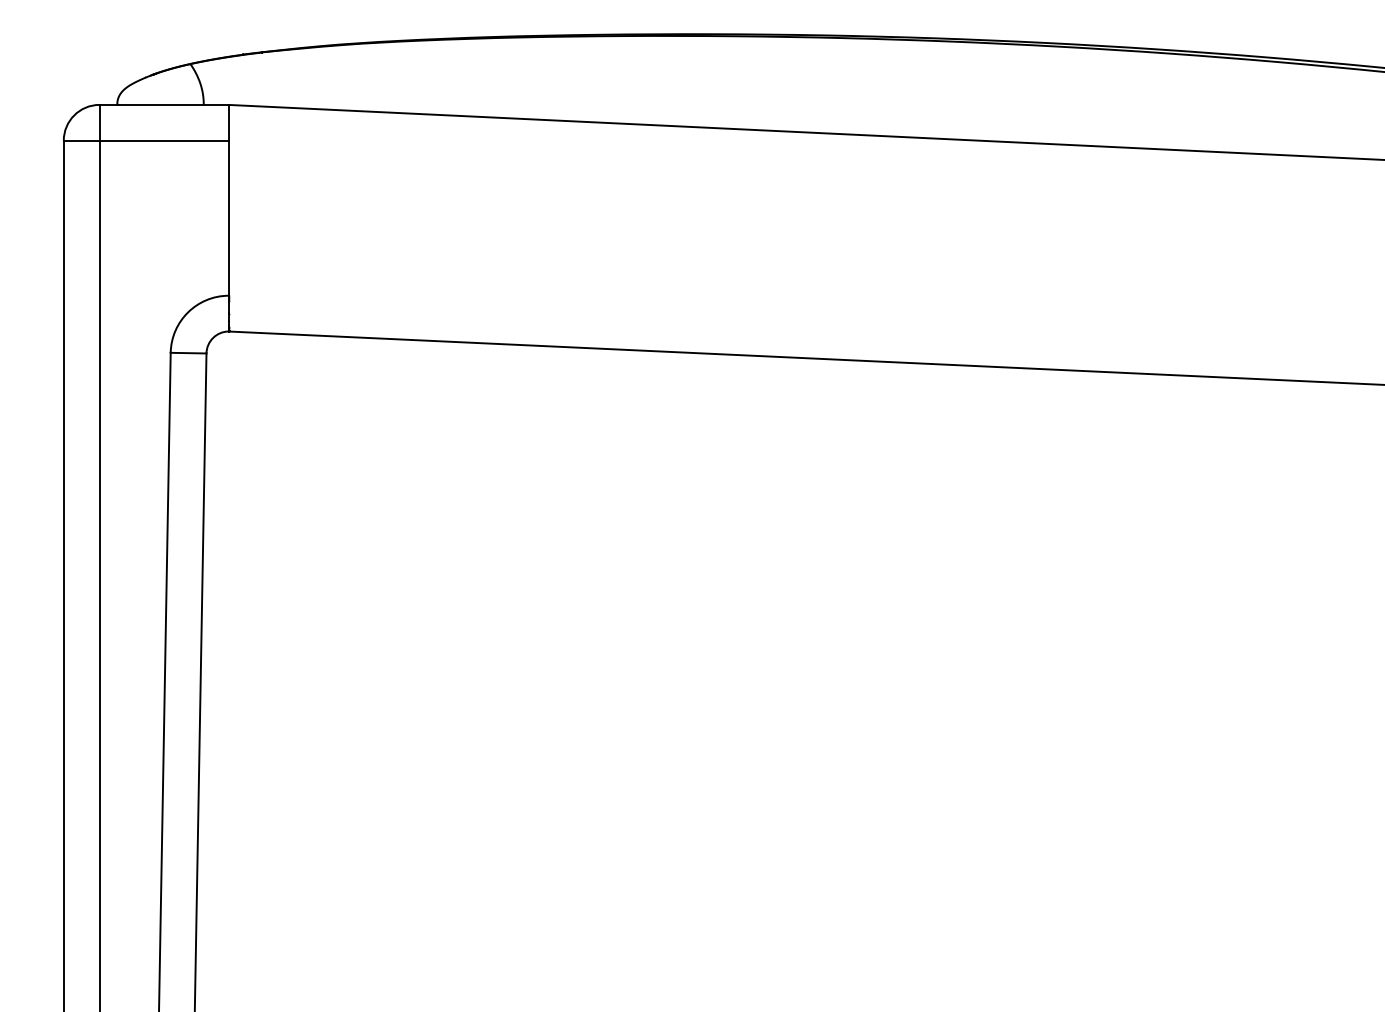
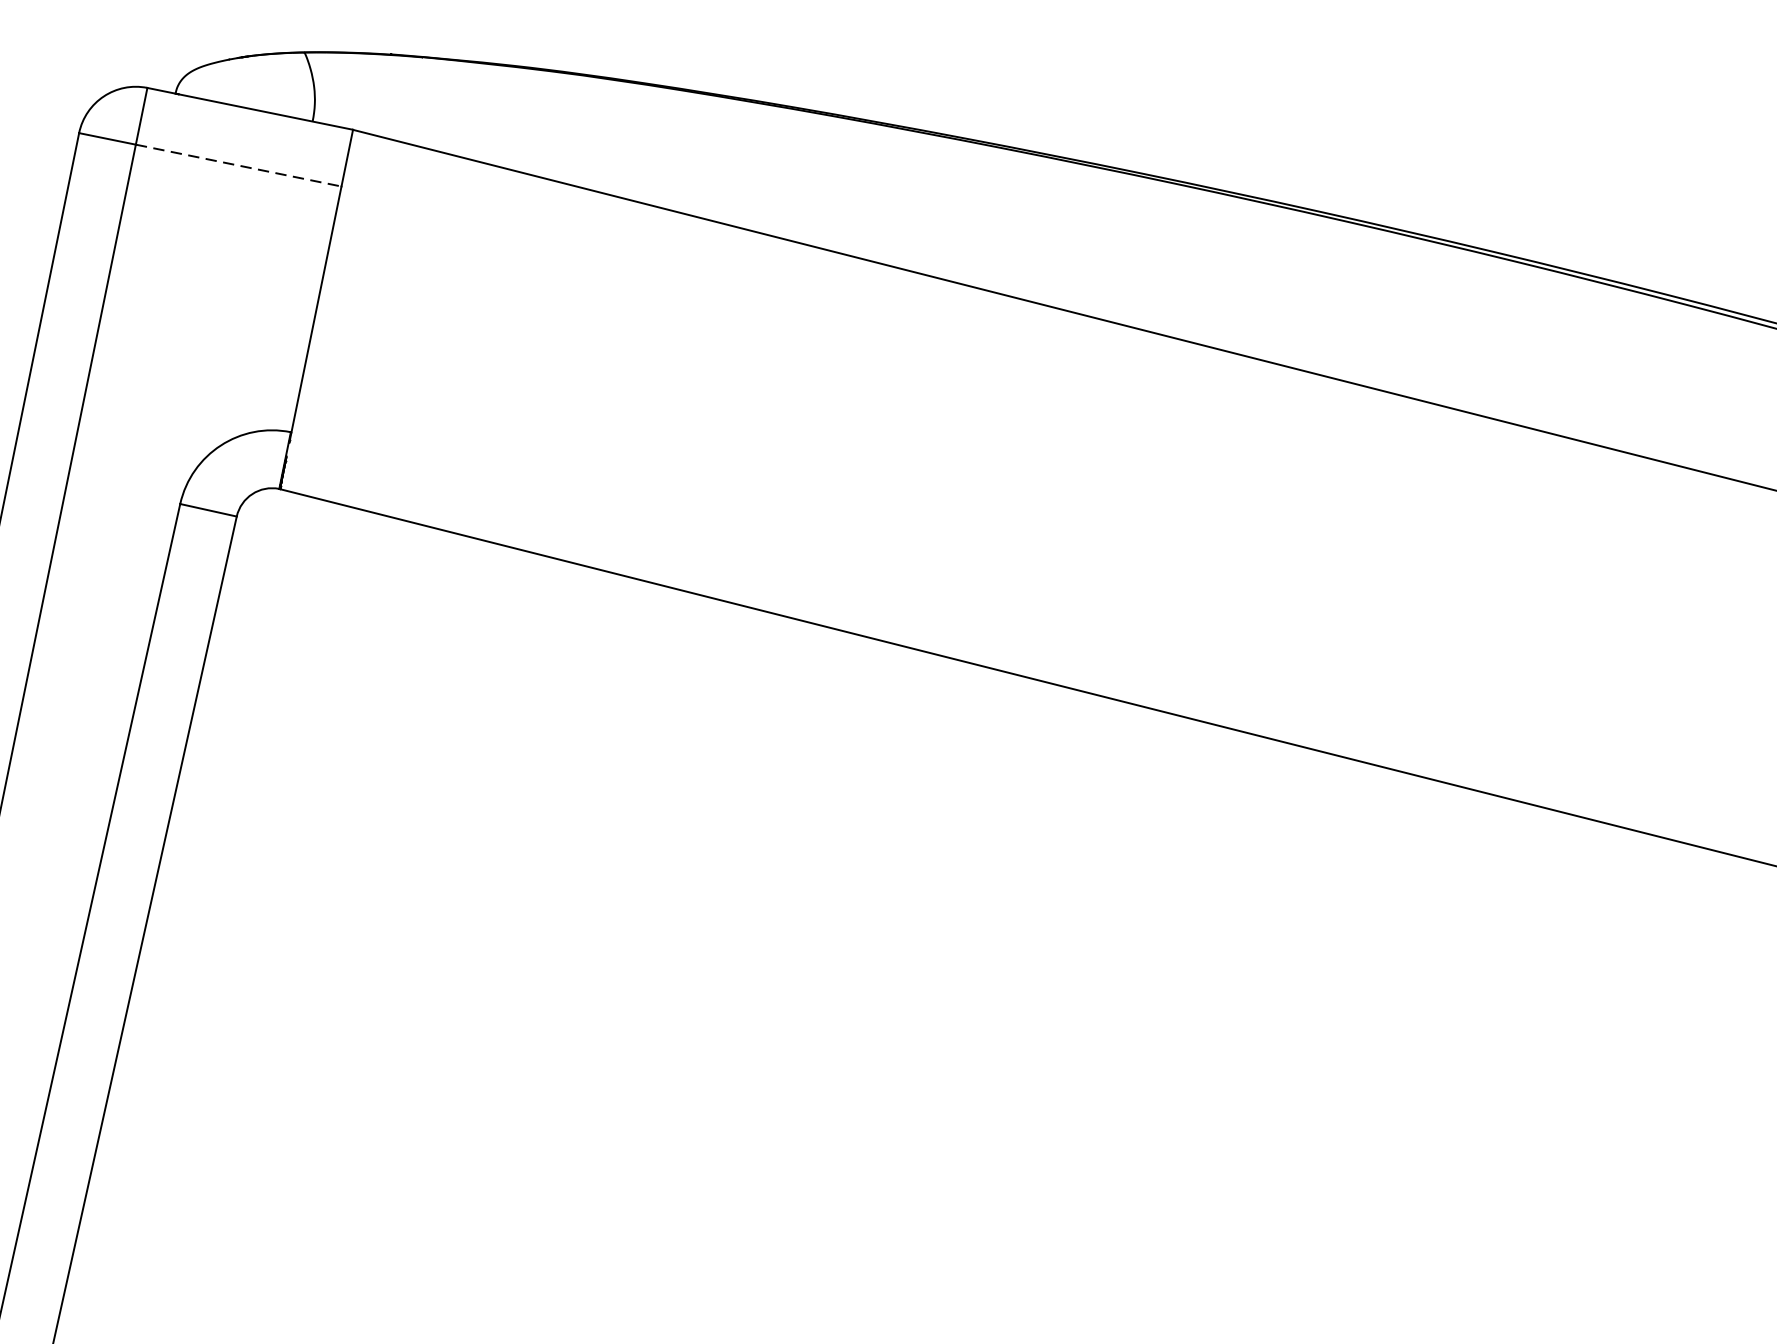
line: (164, 140) -> (238, 165), solid -> dashed

